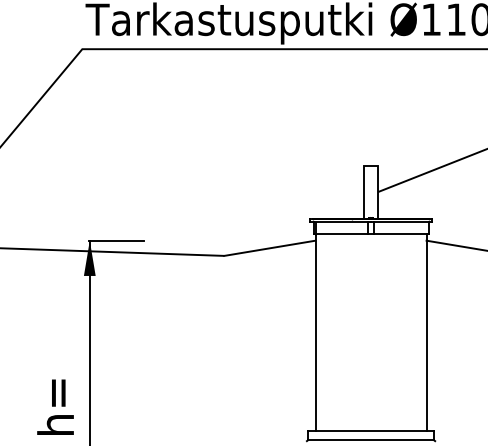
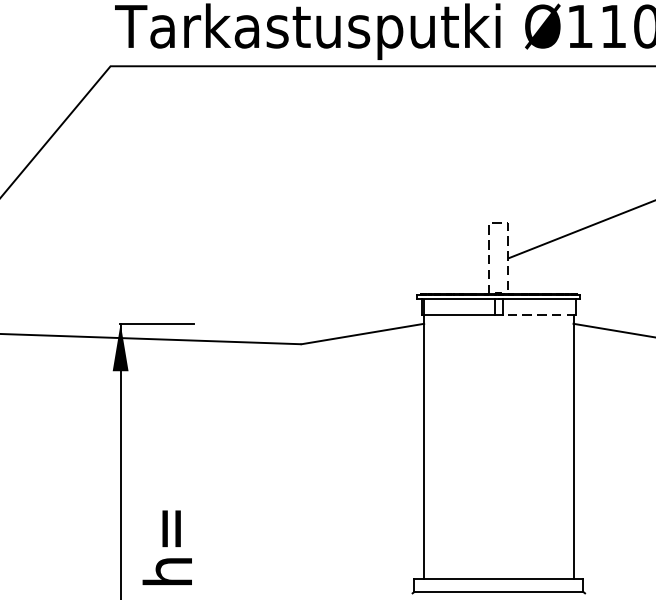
line: (371, 165) -> (499, 222), solid -> dashed
line: (400, 234) -> (538, 315), solid -> dashed
text: (55, 406) -> (167, 546), moved

